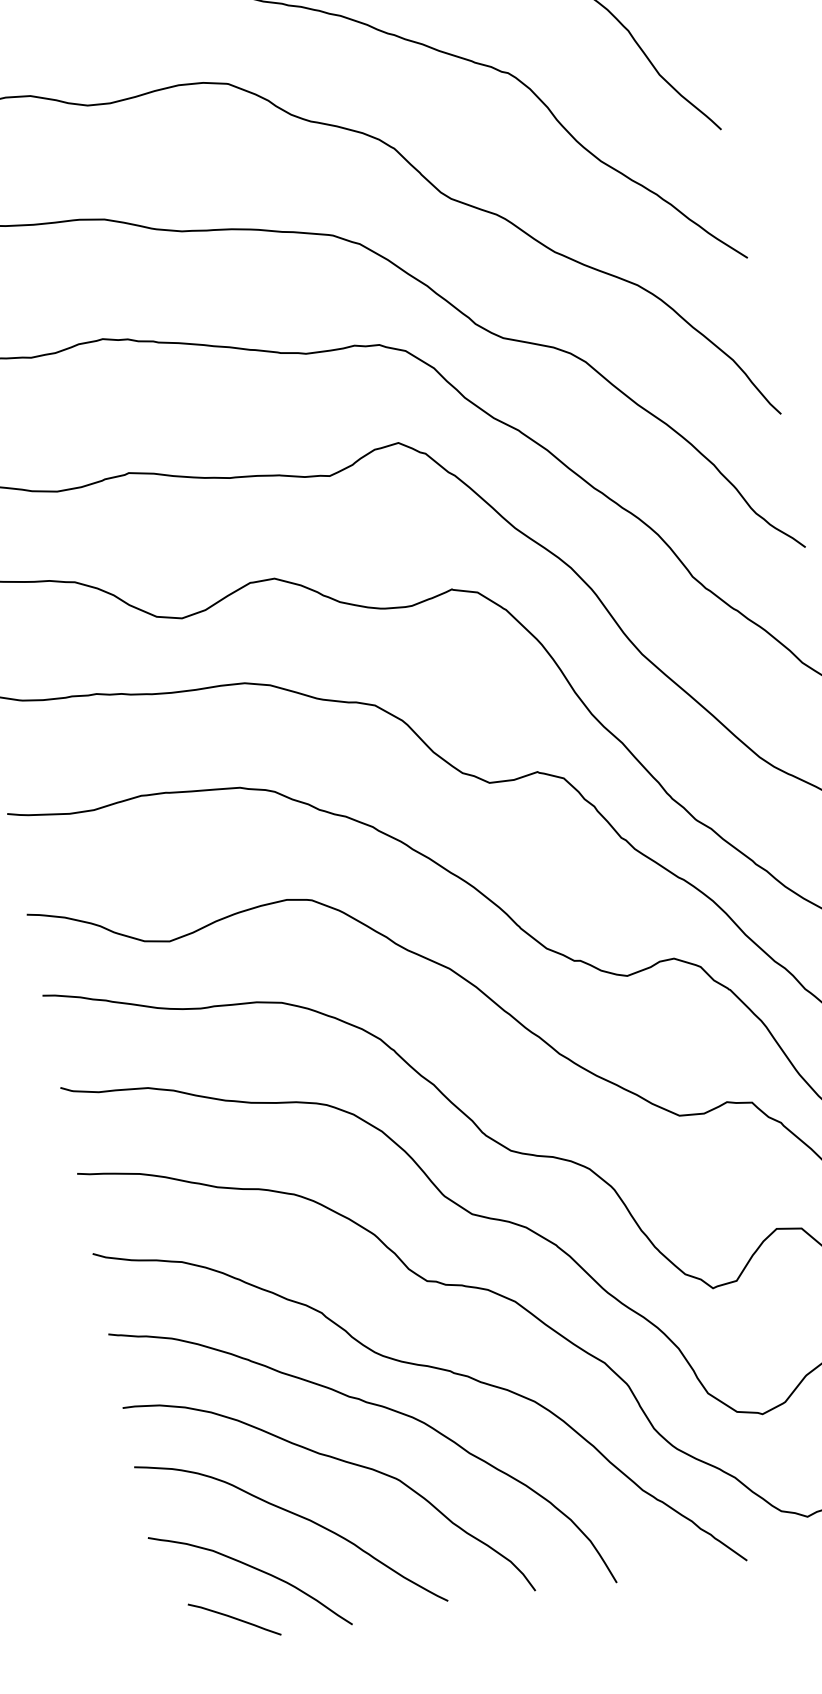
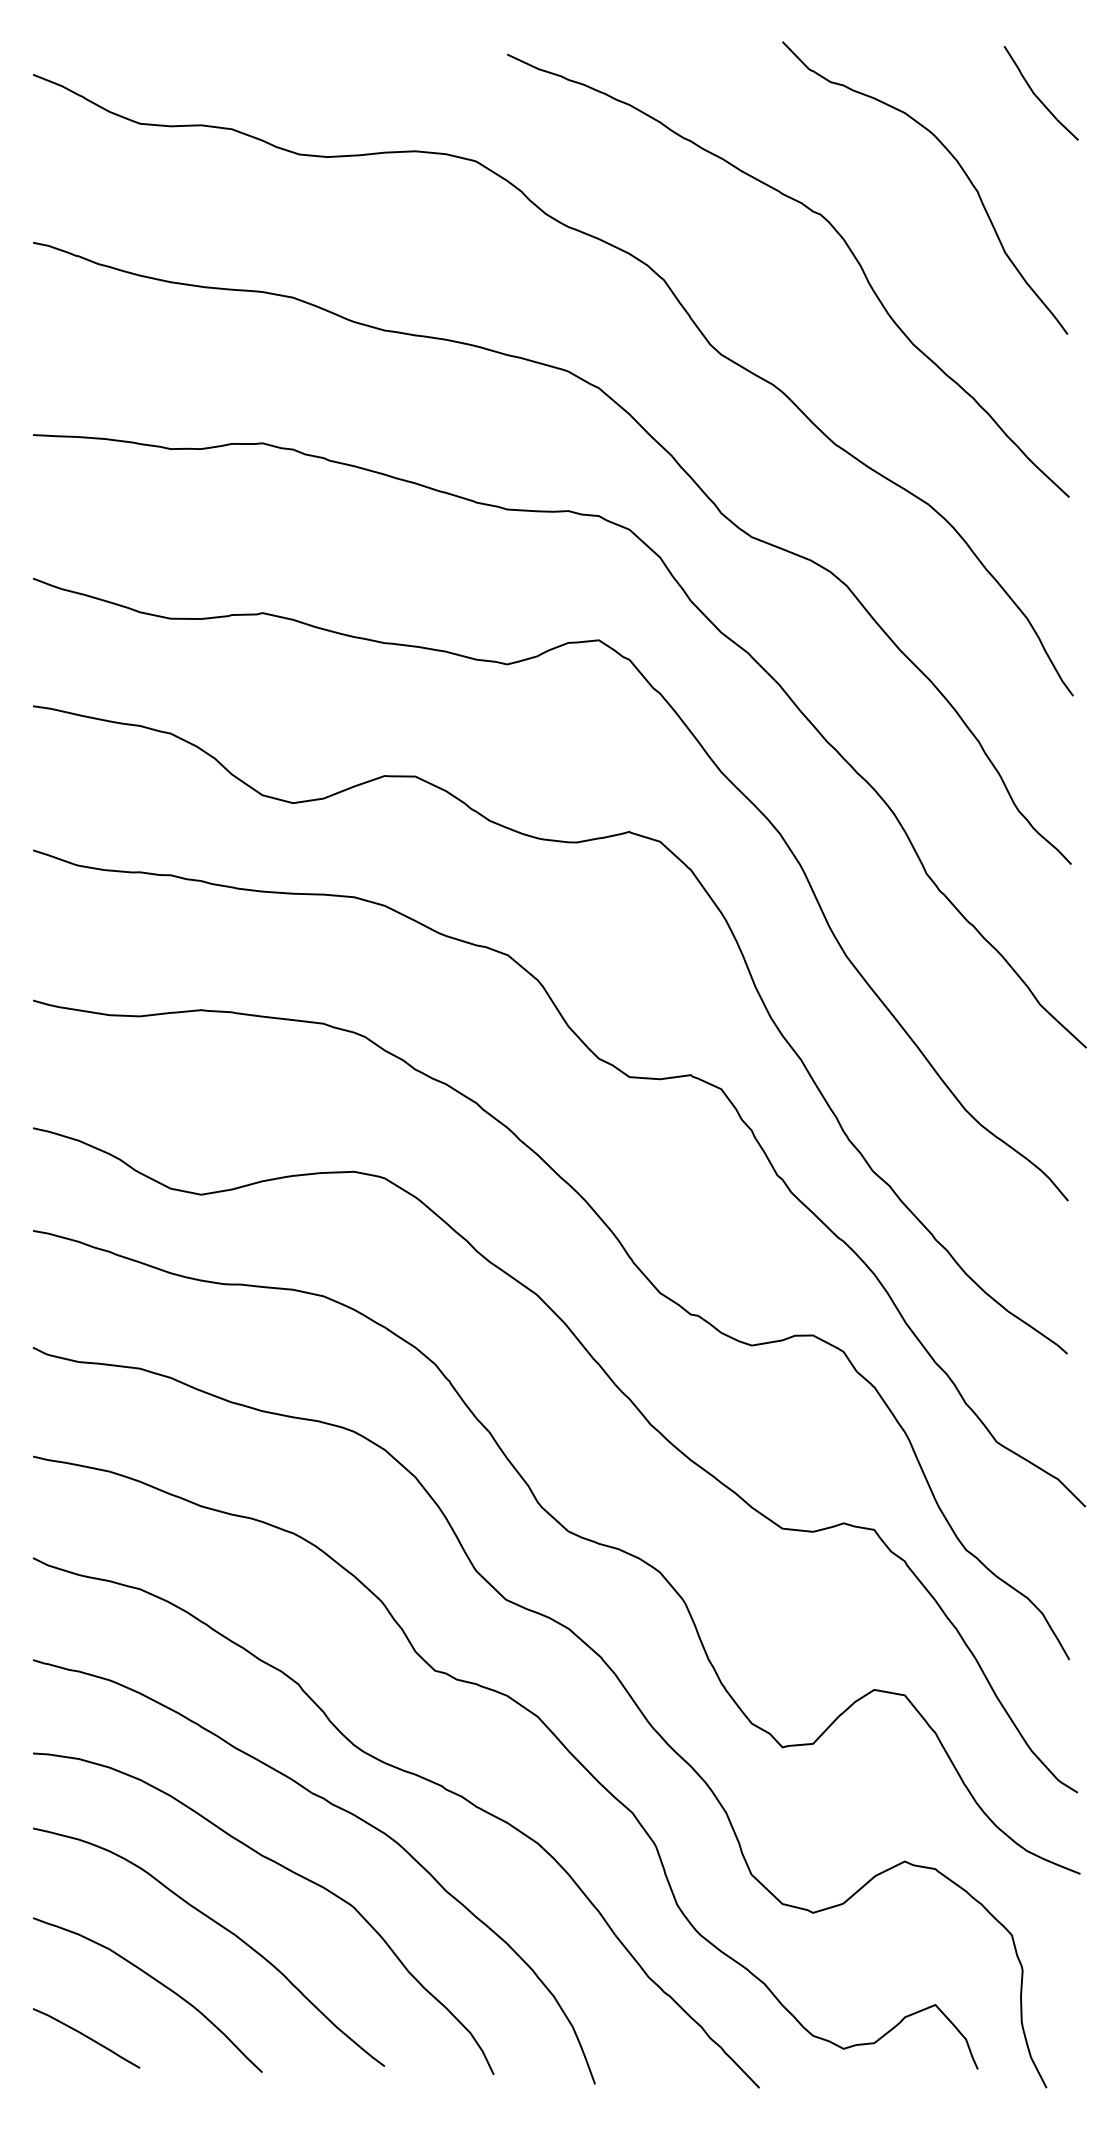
curve: (234, 1618) -> (86, 2037), moved

